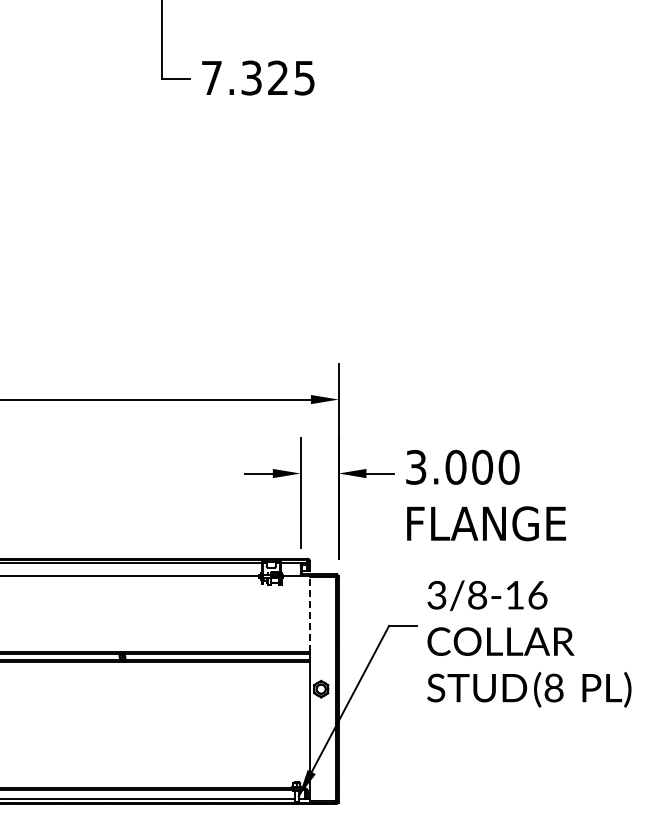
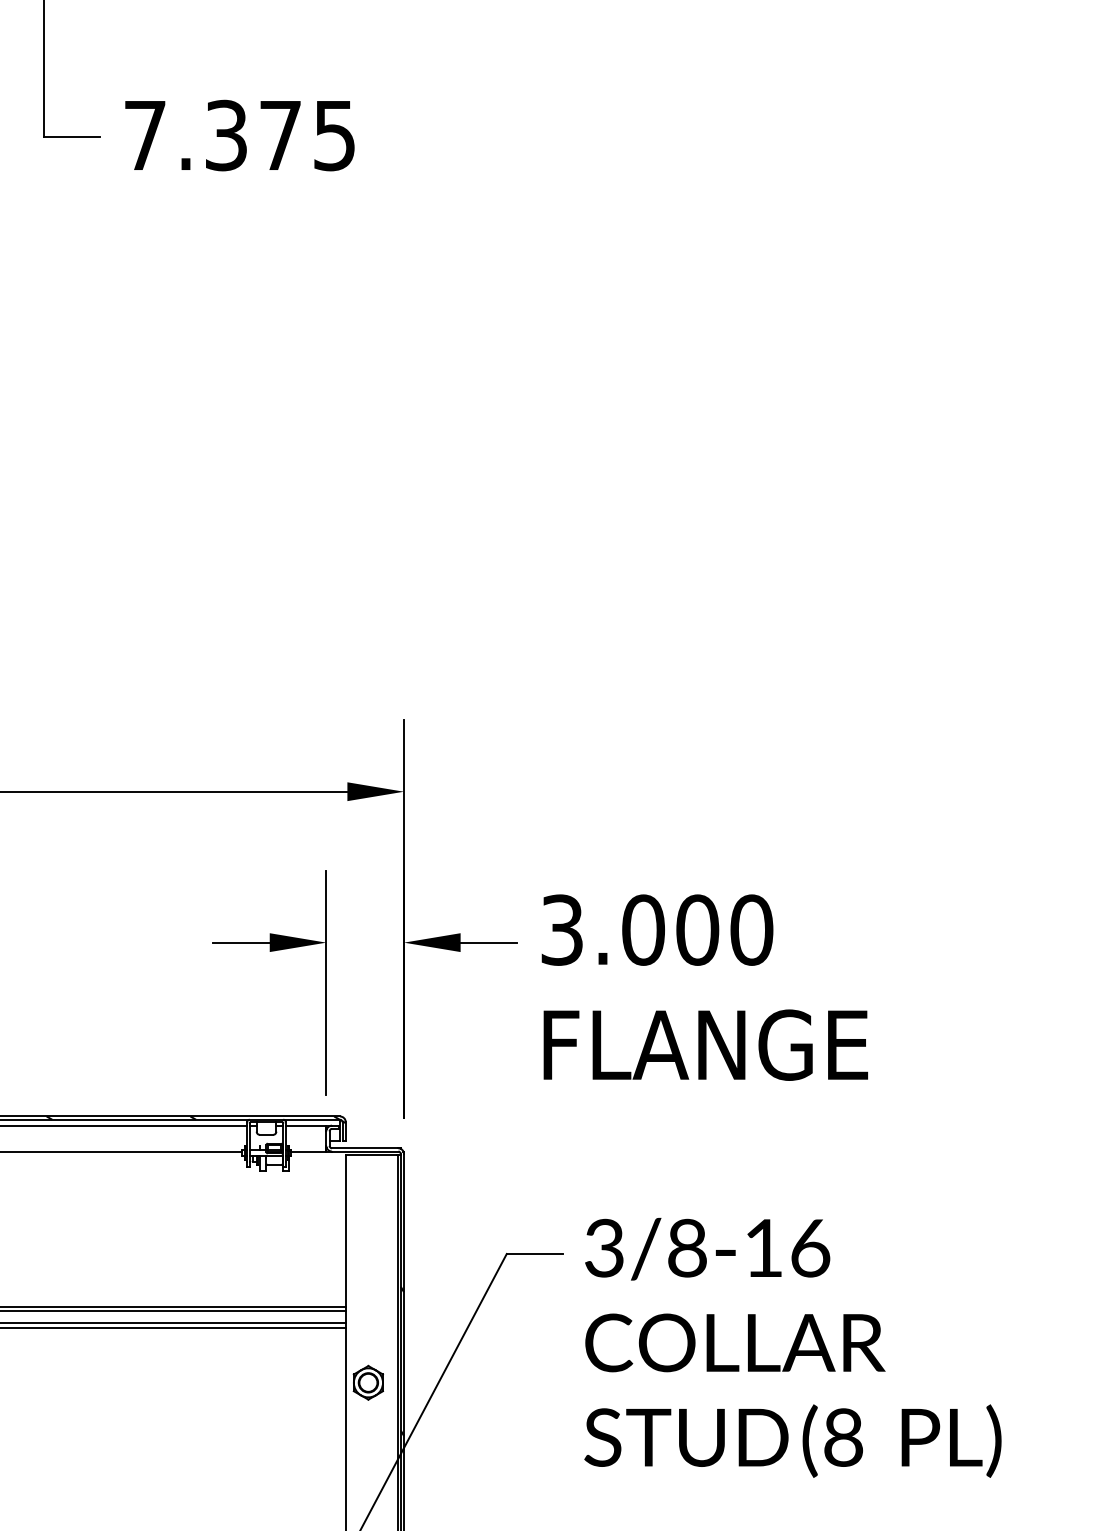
text: (277, 77) -> (279, 134), 7.325 -> 7.375
line: (310, 614) -> (346, 1230), dashed -> solid
text: (529, 643) -> (793, 1346), moved

